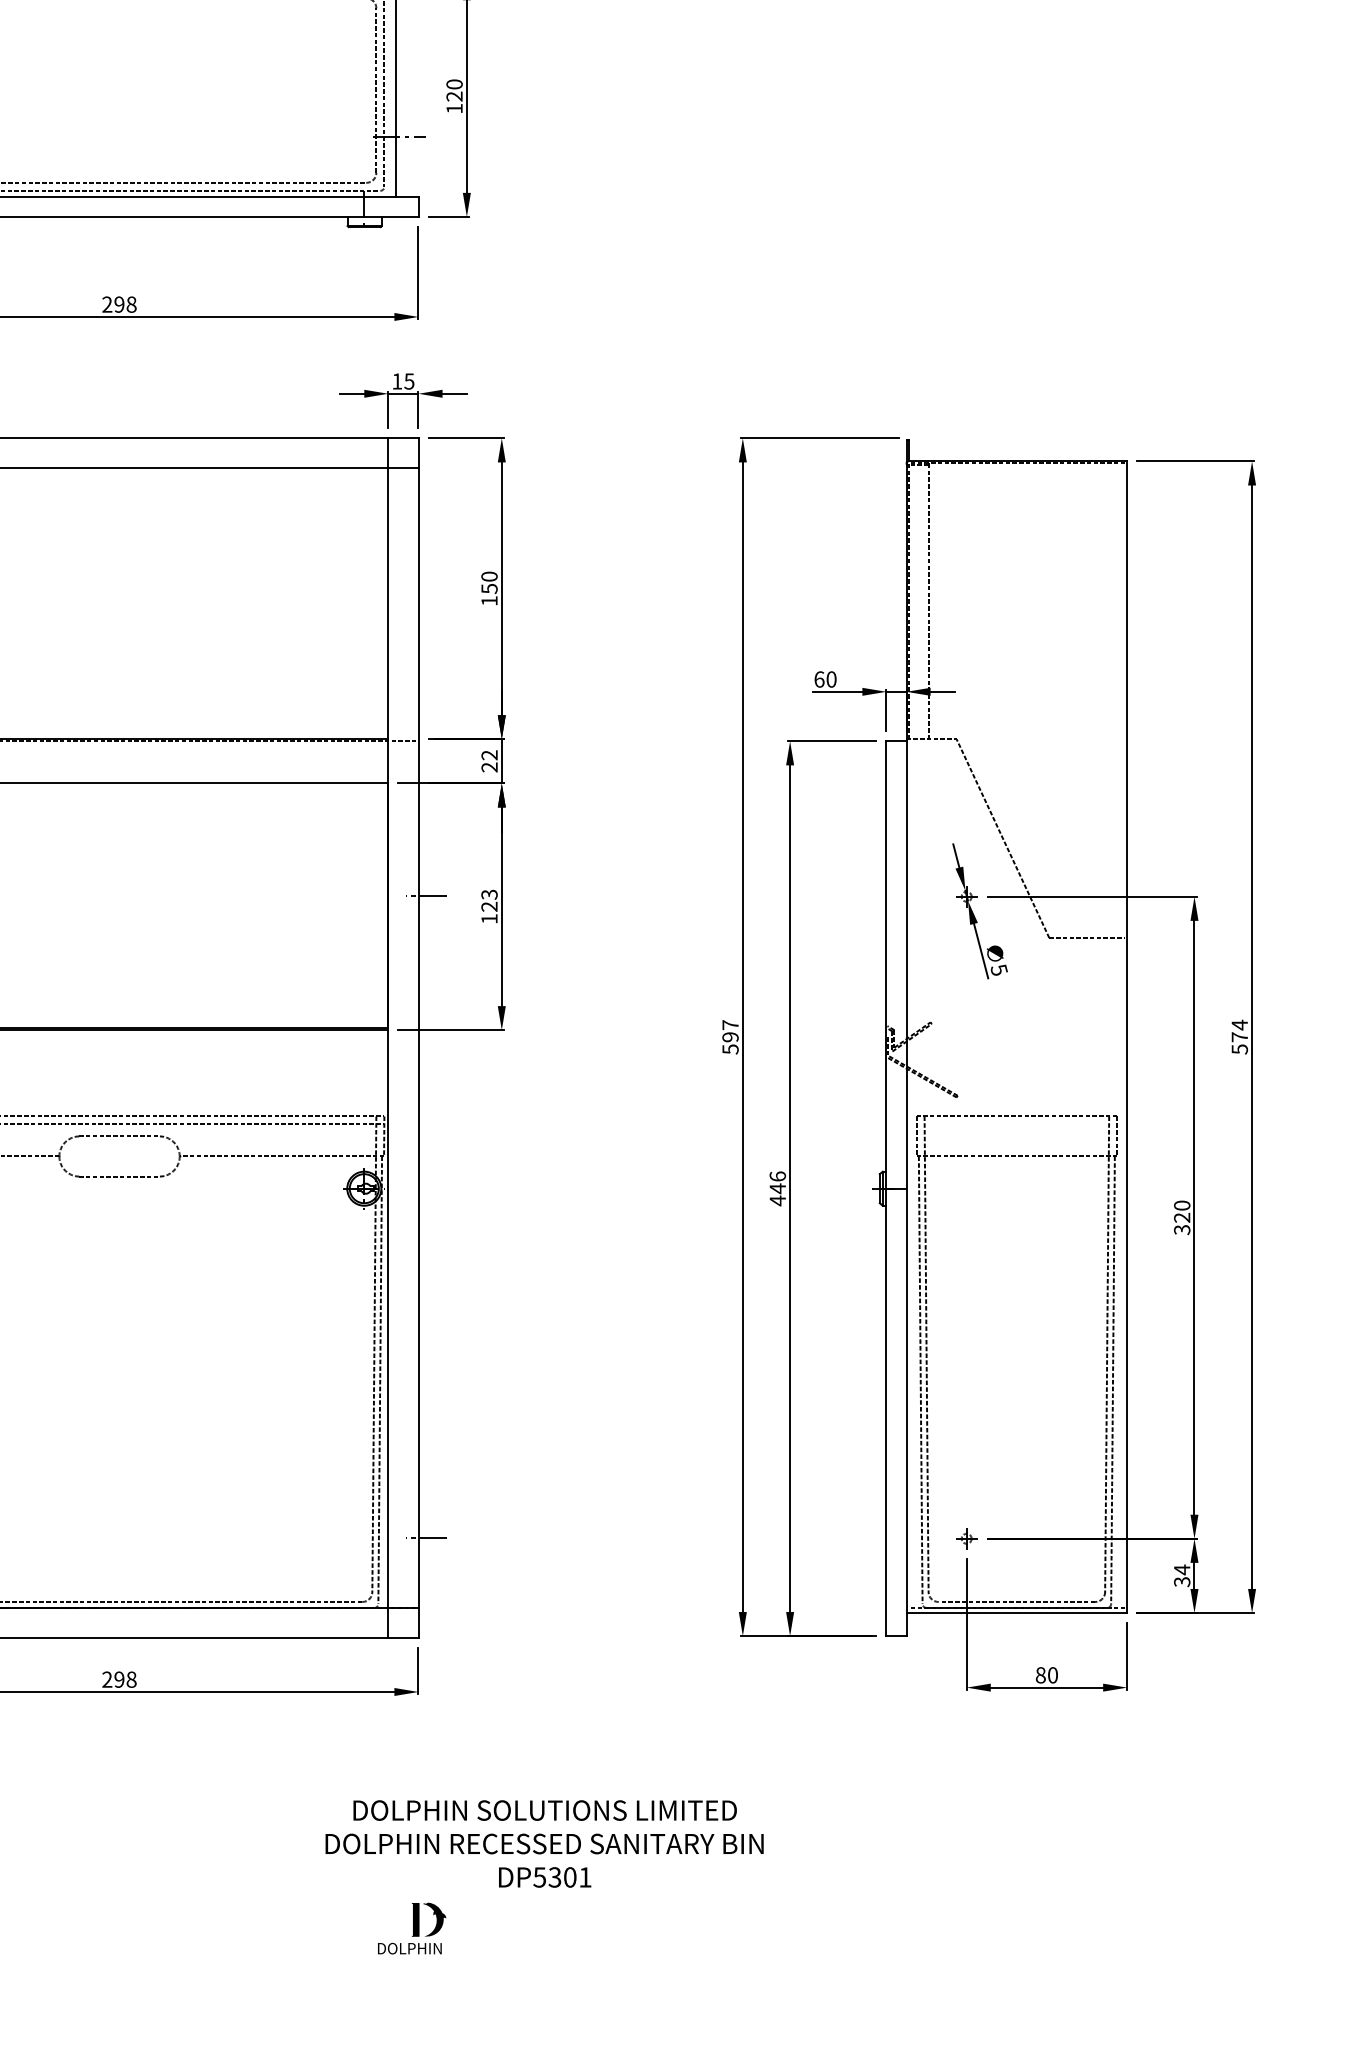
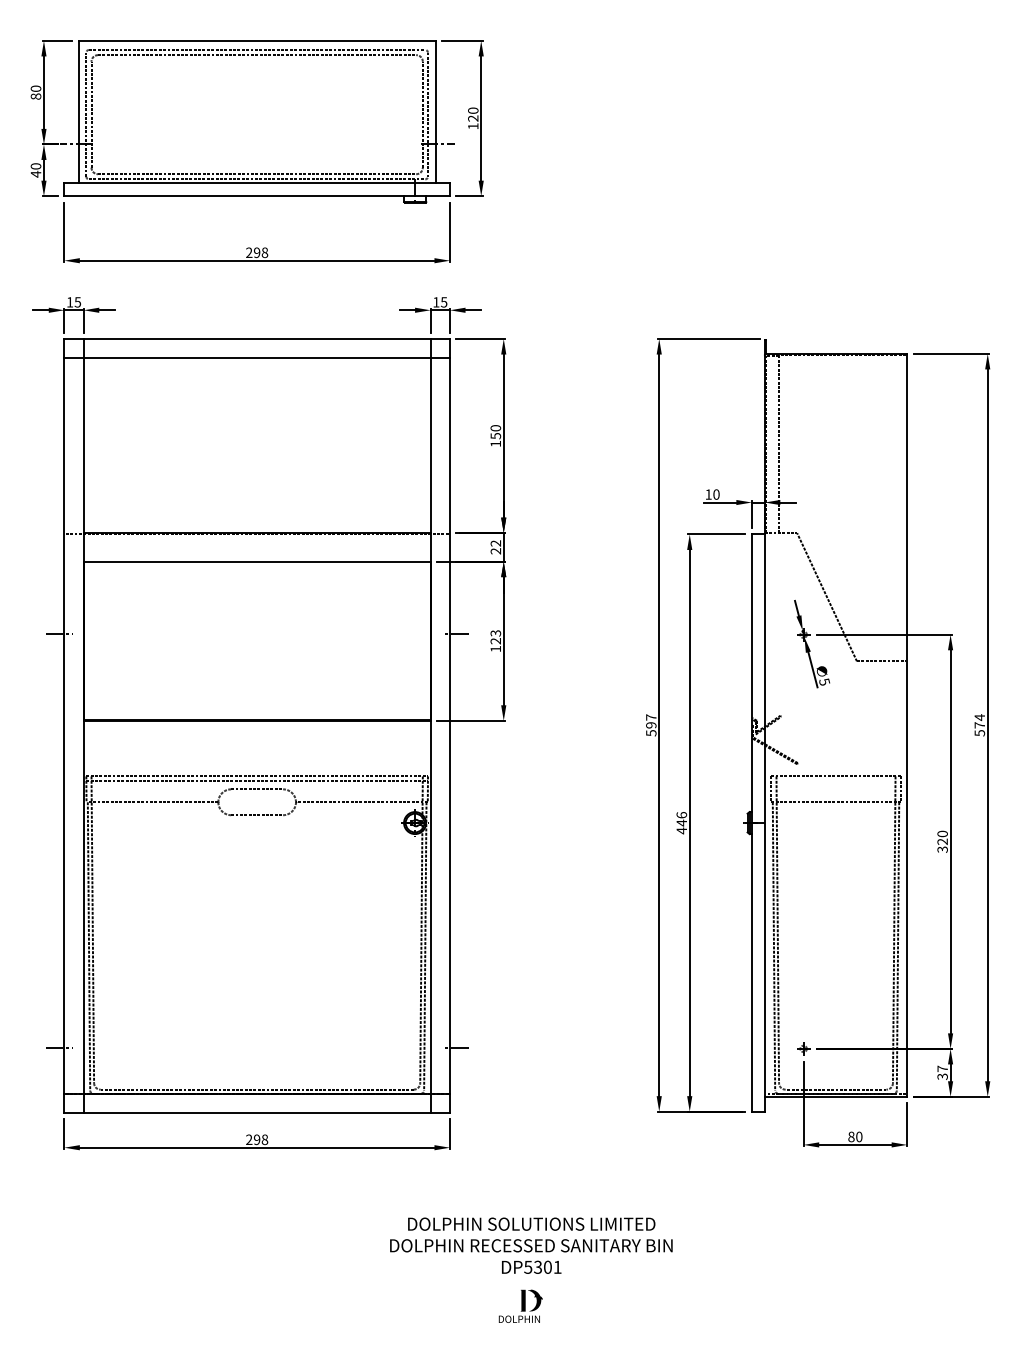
text: (819, 679) -> (708, 494), 60 -> 10
text: (1181, 1569) -> (942, 1068), 34 -> 37
text: (411, 1927) -> (520, 1305), moved

